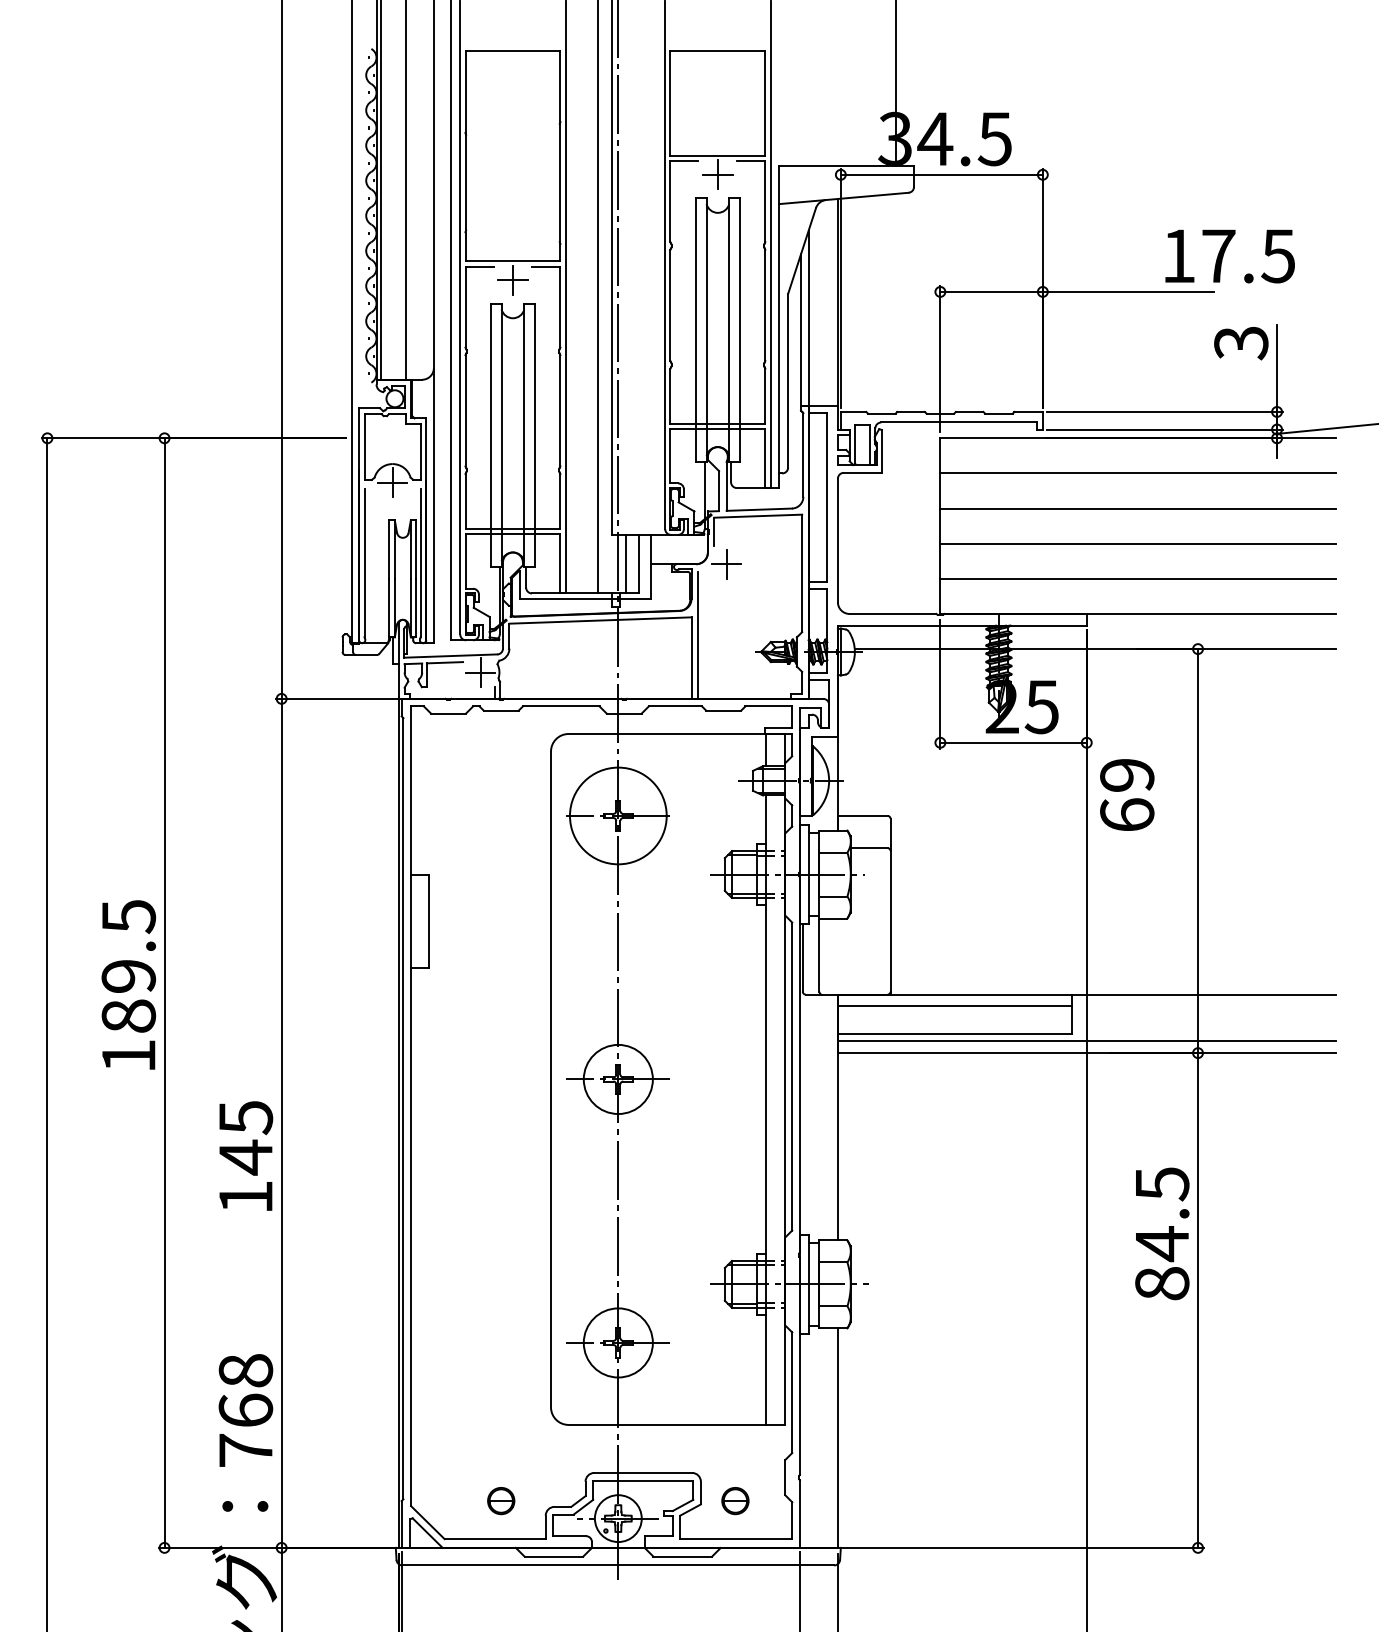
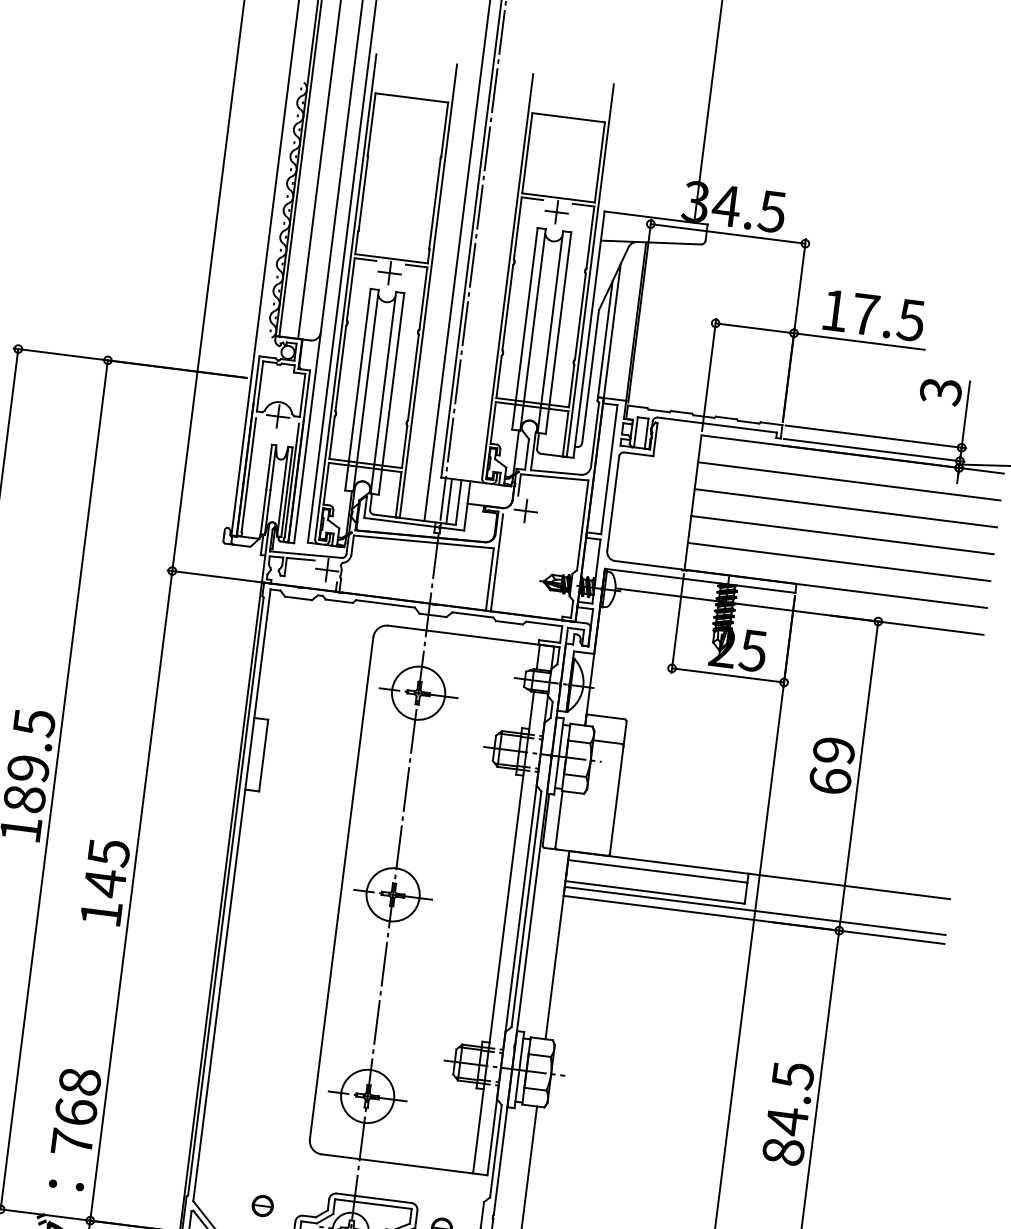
text: (1229, 256) -> (873, 315), moved
text: (1127, 794) -> (832, 765), moved
circle: (617, 815) -> (418, 692), size x0.71
text: (246, 1155) -> (105, 881), moved
text: (1162, 1233) -> (788, 1113), moved

